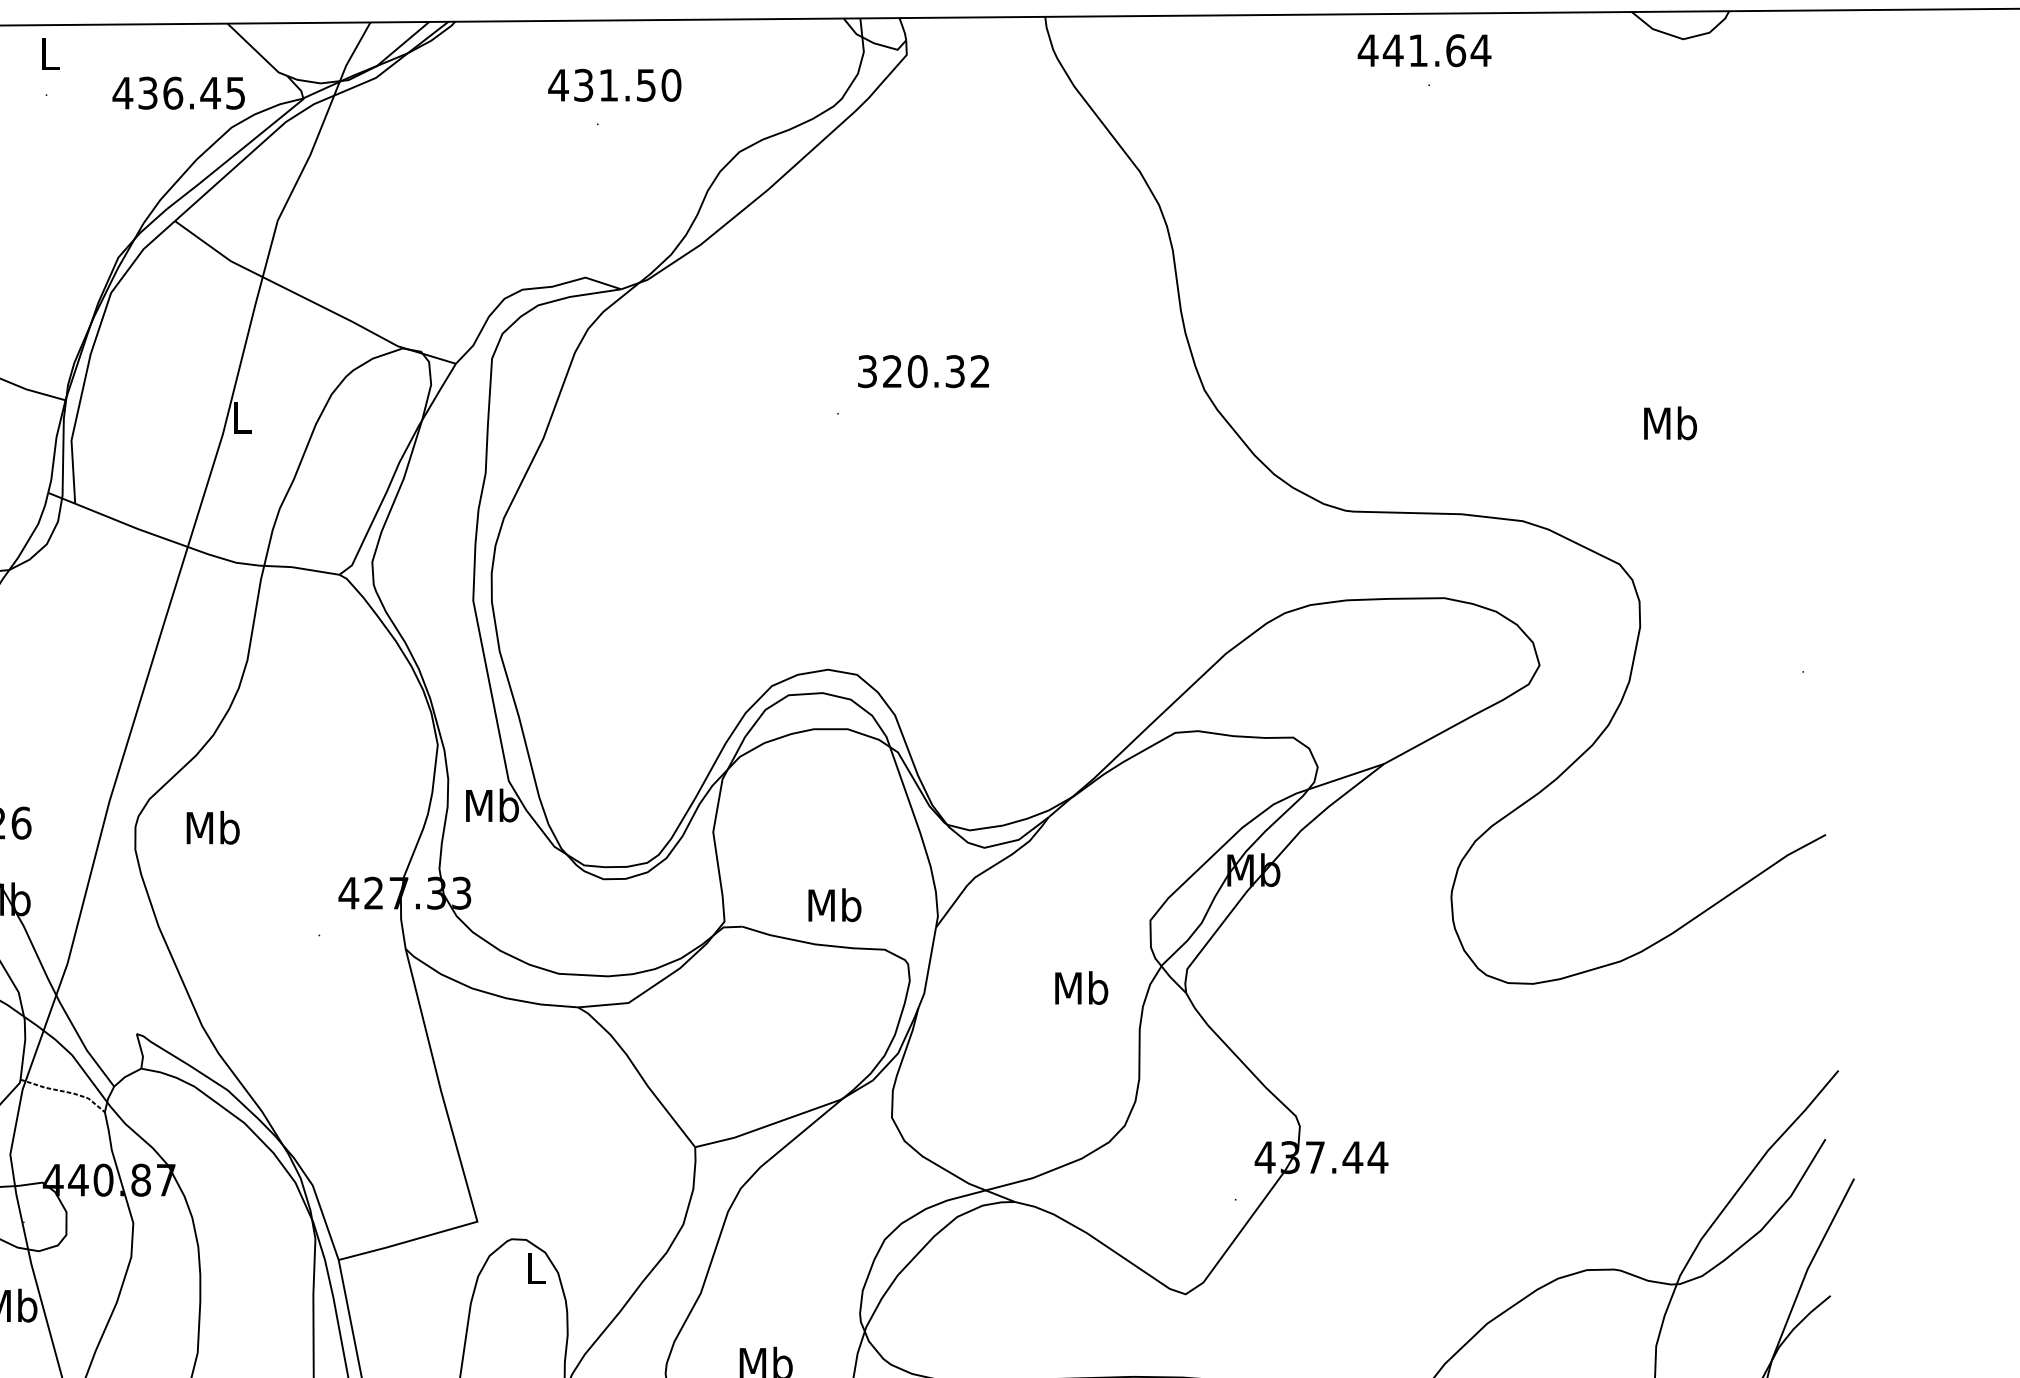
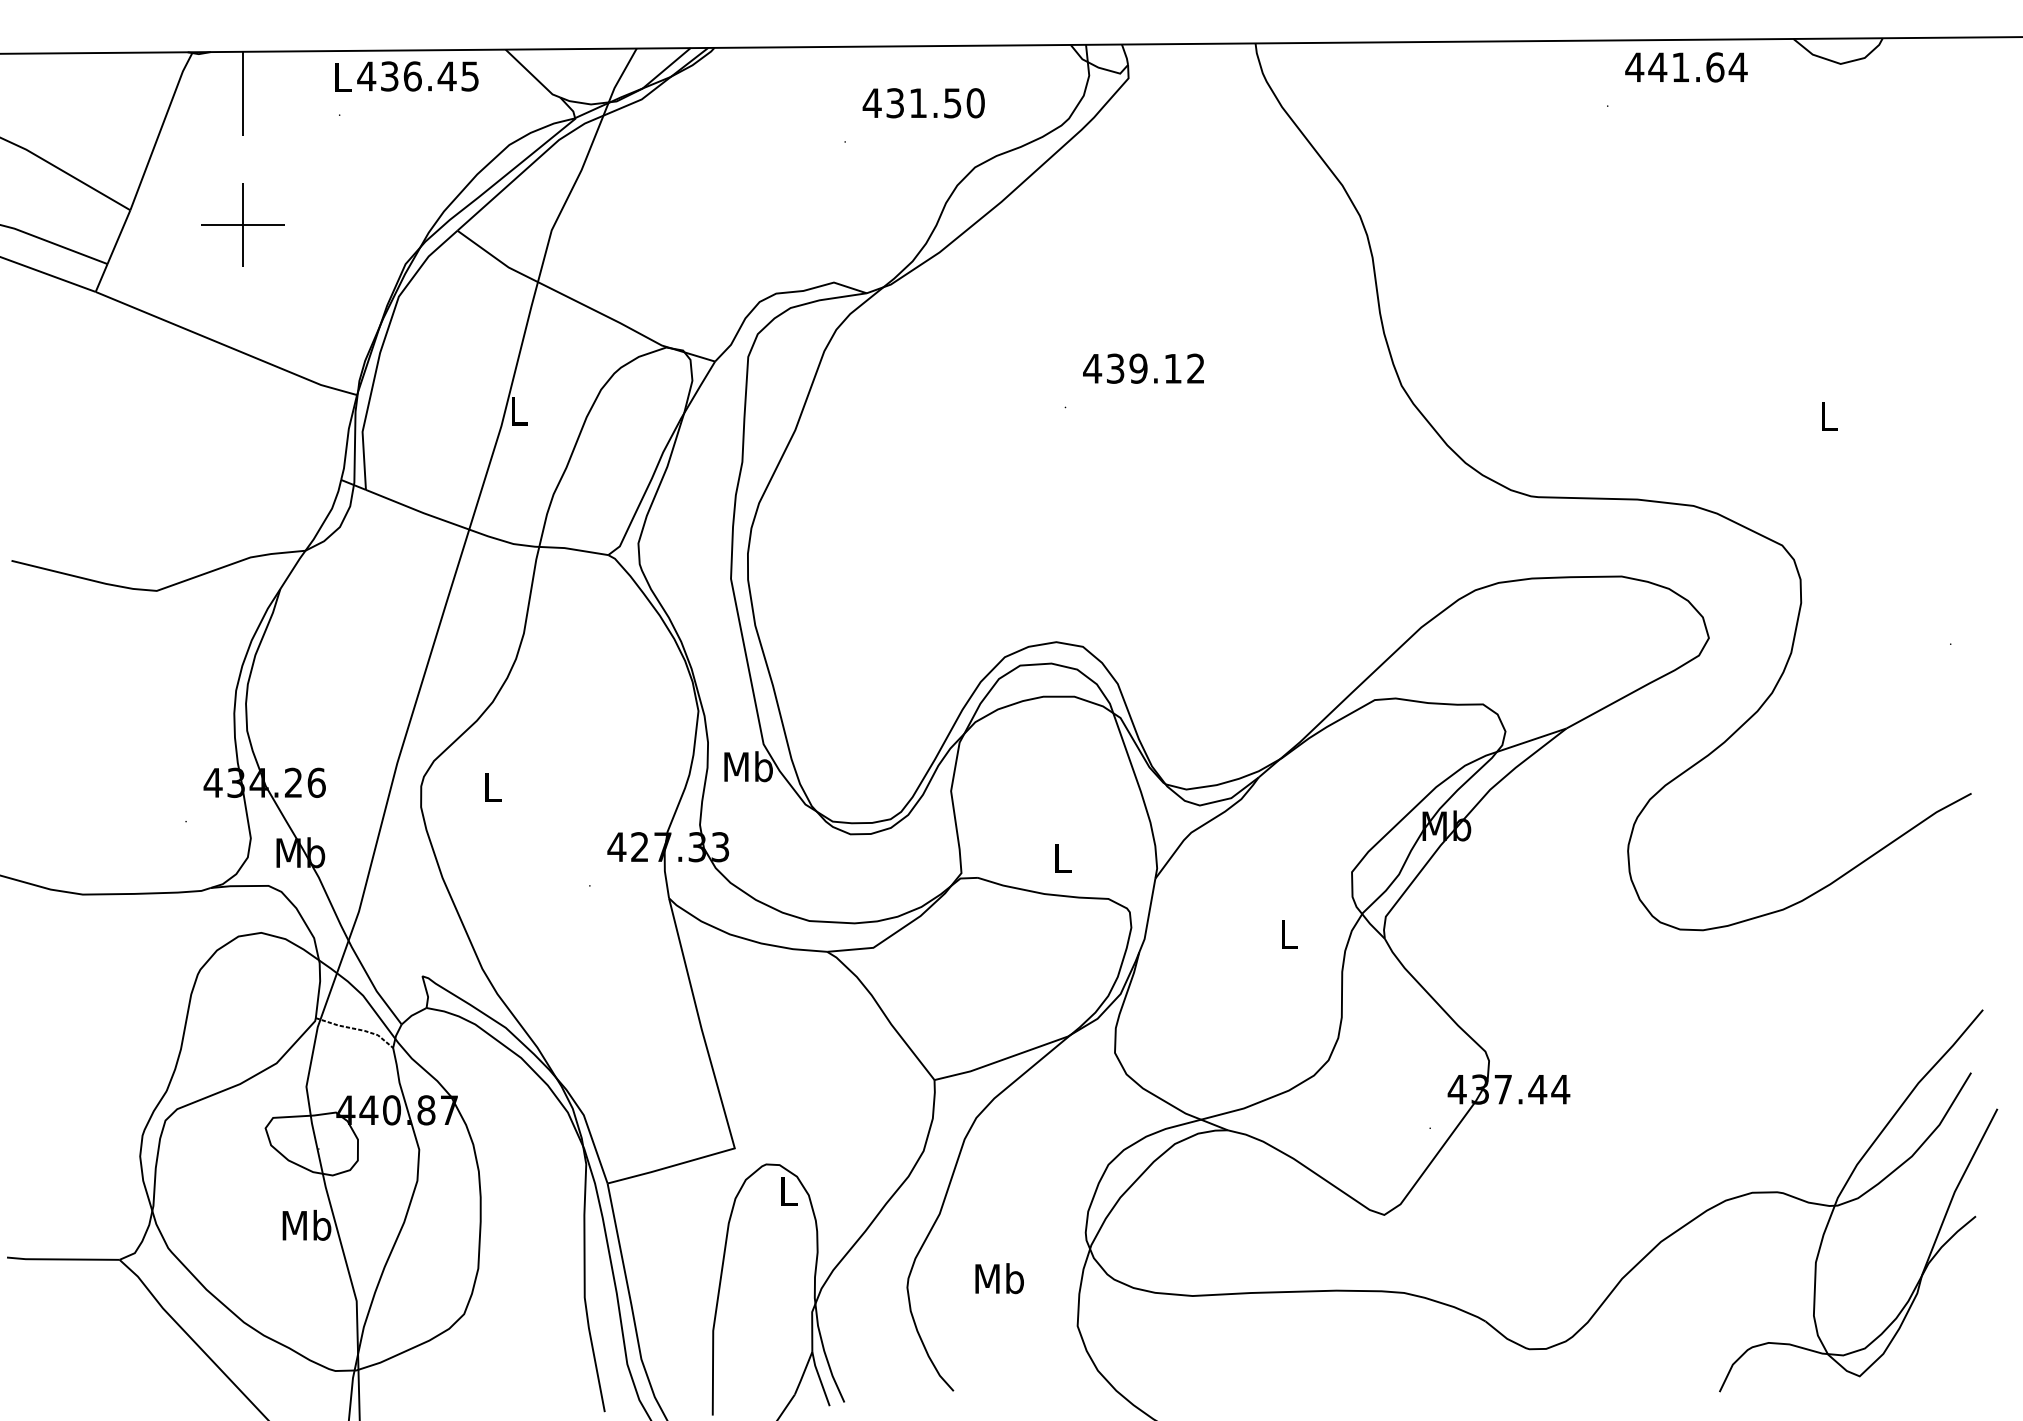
text: (1424, 50) -> (1686, 67), moved
text: (614, 85) -> (923, 103), moved
text: (178, 93) -> (417, 76), moved
text: (911, 371) -> (1132, 368), 320.32 -> 439.12
text: (1669, 422) -> (1828, 415), Mb -> L
text: (213, 827) -> (492, 786), Mb -> L
text: (834, 904) -> (1062, 857), Mb -> L
text: (1081, 987) -> (1288, 933), Mb -> L

